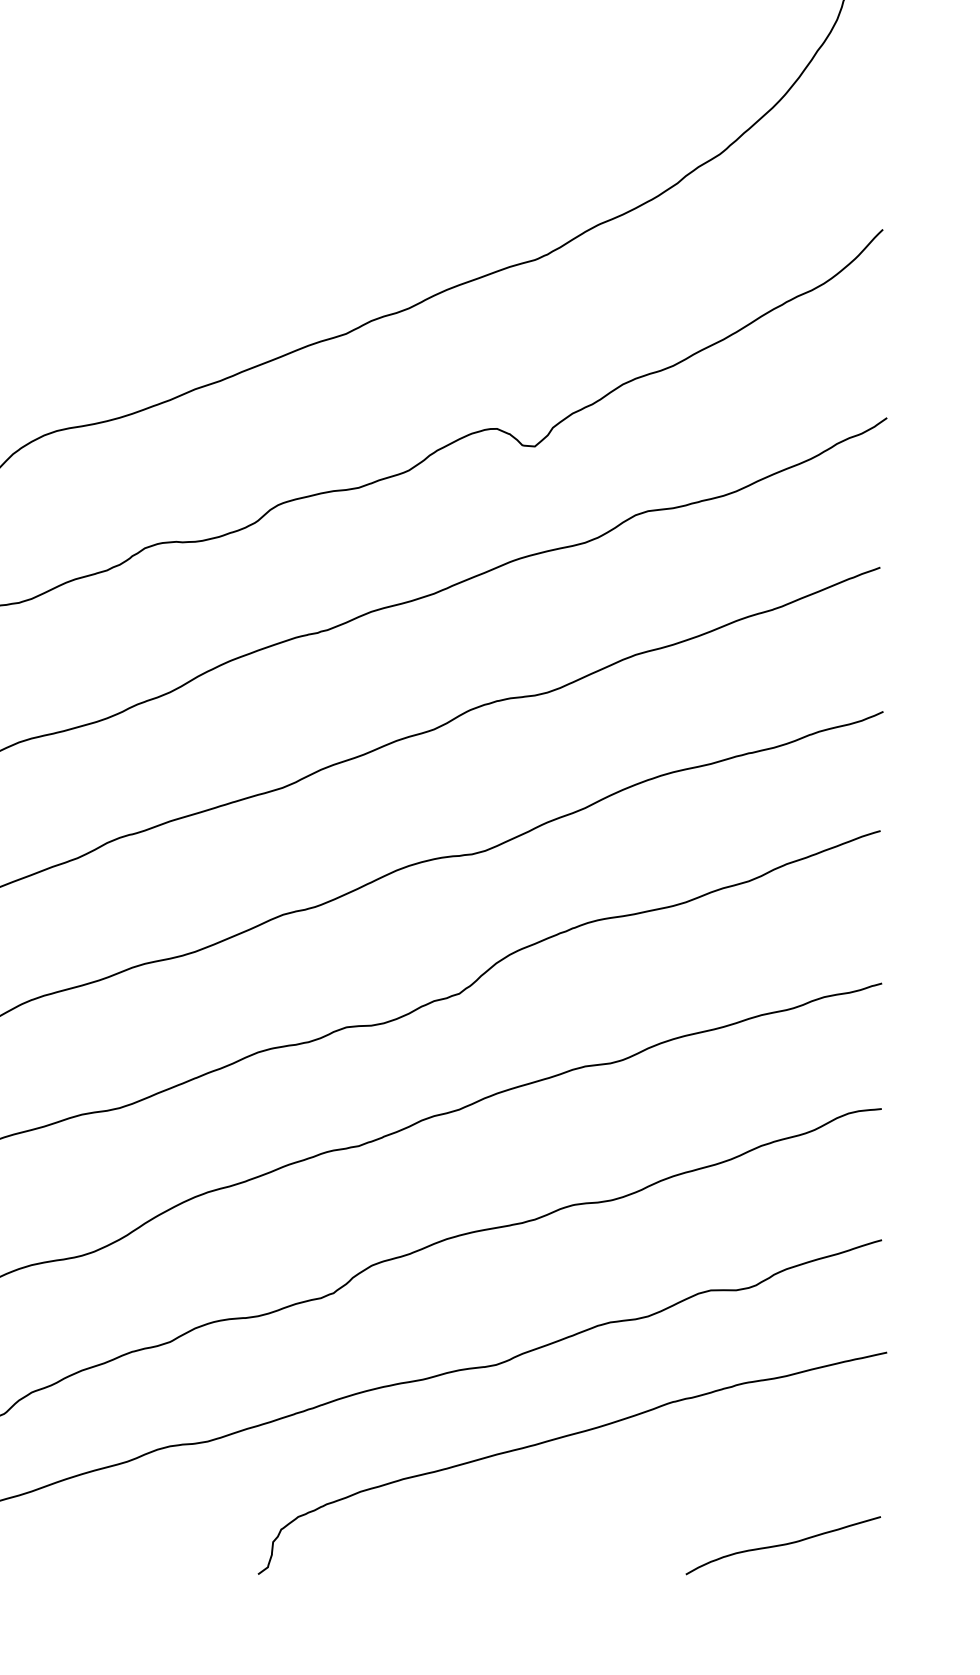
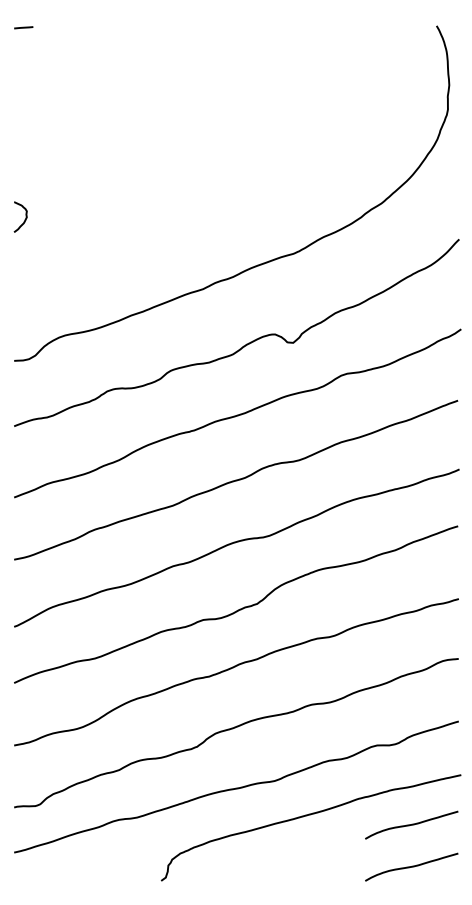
curve: (782, 1456) -> (411, 824), added

